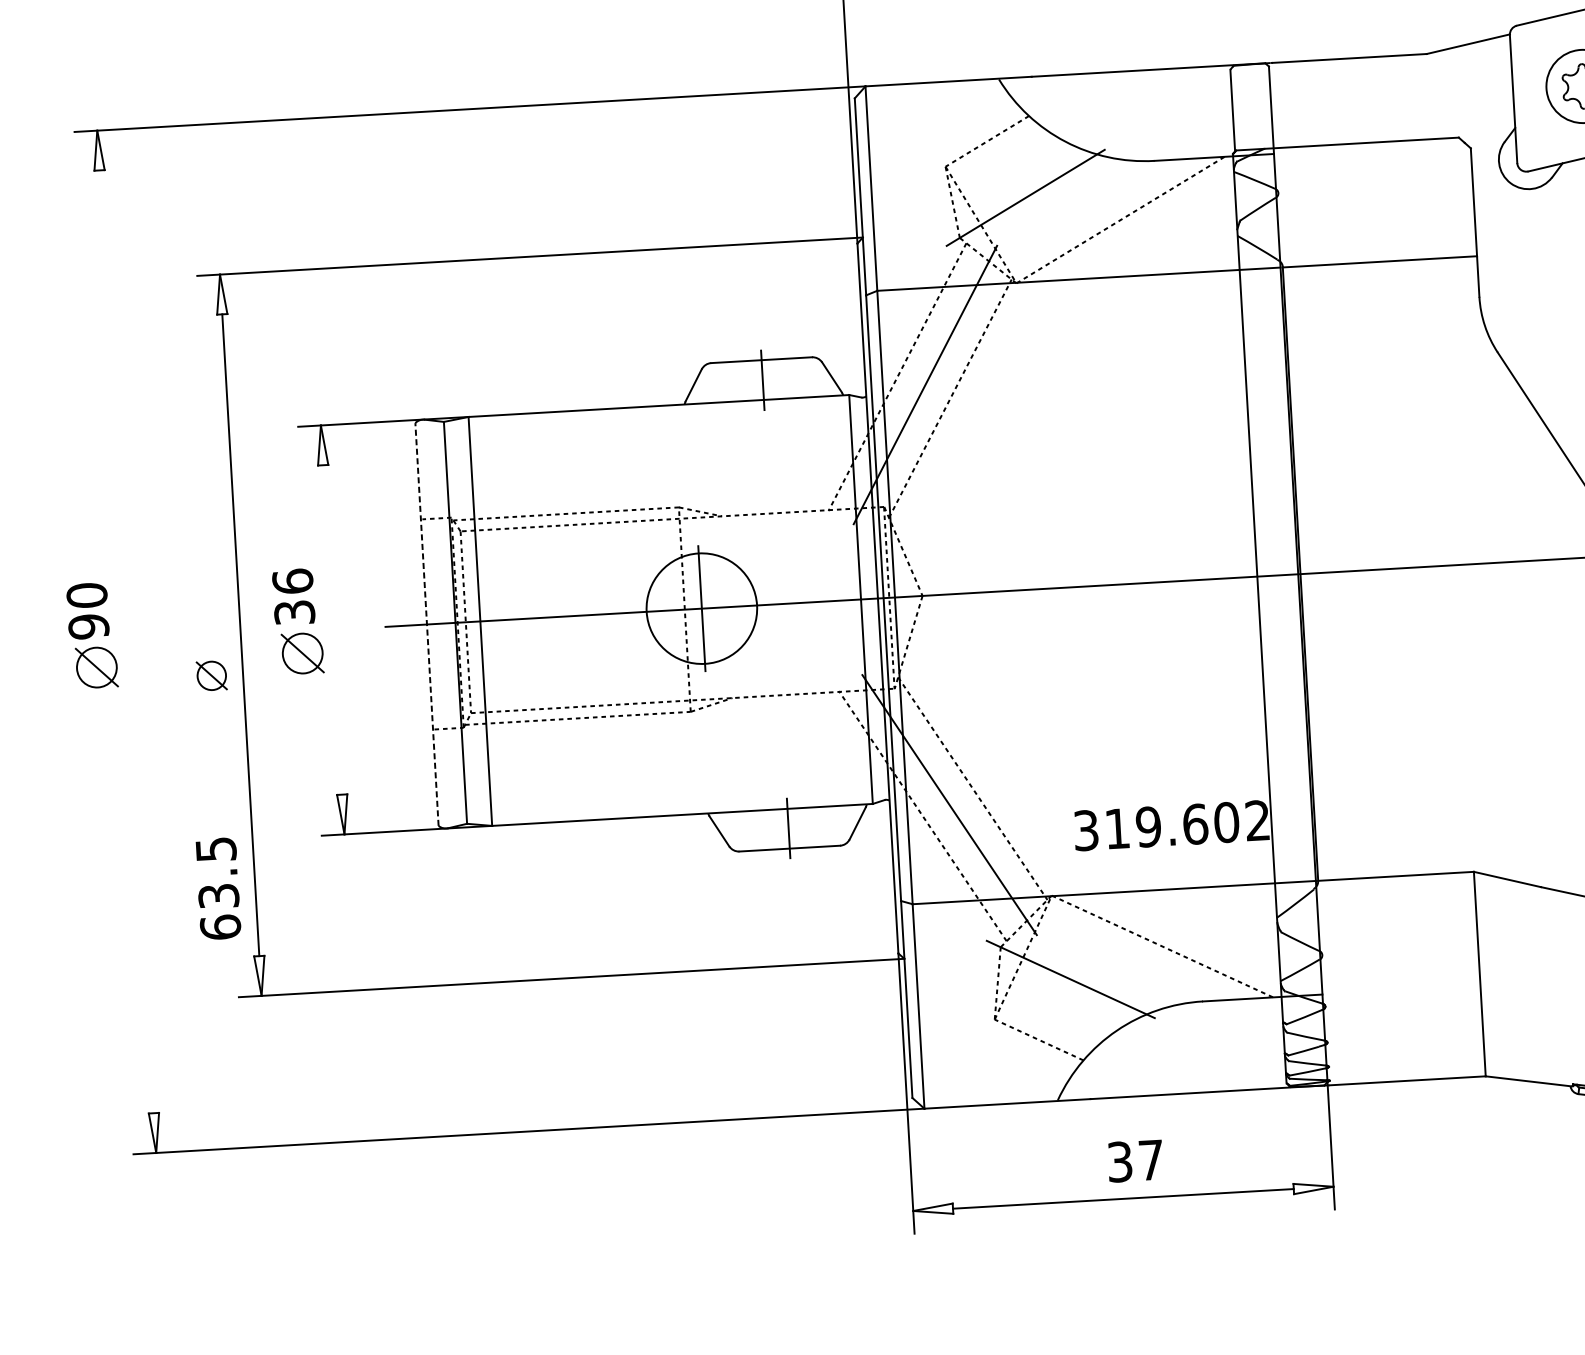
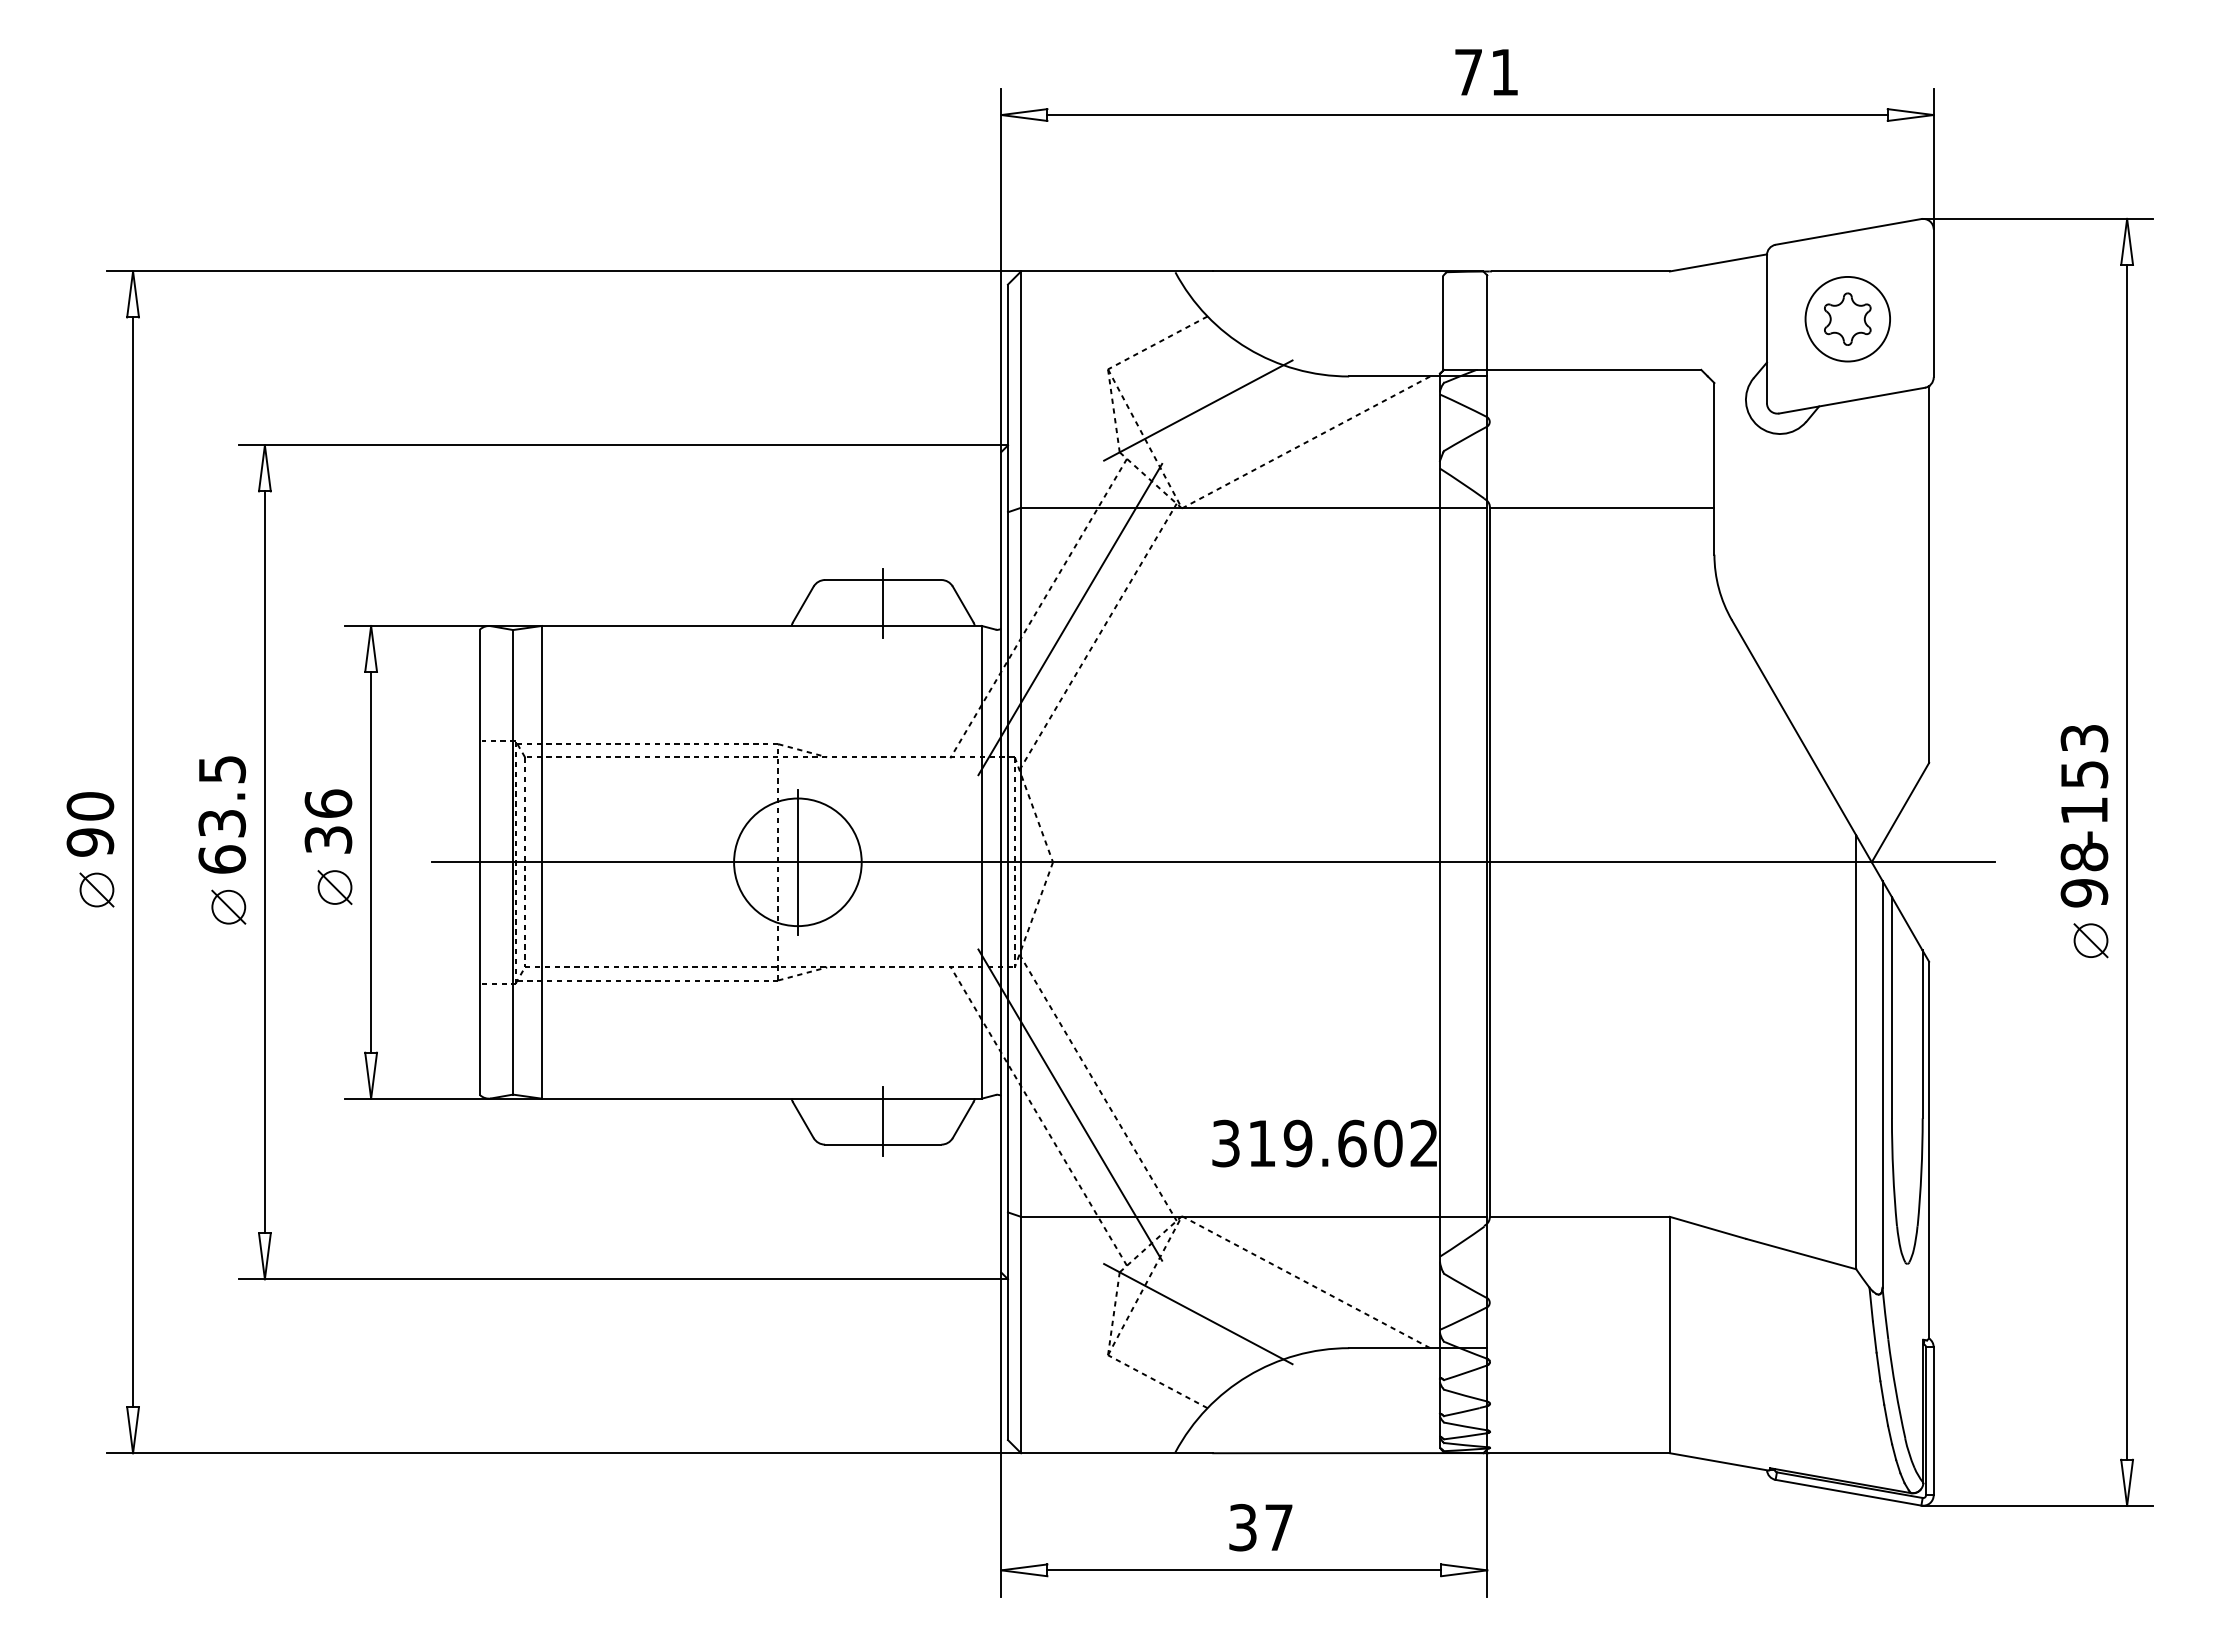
line: (427, 624) -> (480, 862), dashed -> solid
line: (332, 629) -> (371, 861), added
line: (127, 641) -> (133, 862), added
part: (302, 653) -> (334, 887), size x0.71
part: (96, 667) -> (96, 889), size x0.71
text: (217, 888) -> (221, 814), moved

